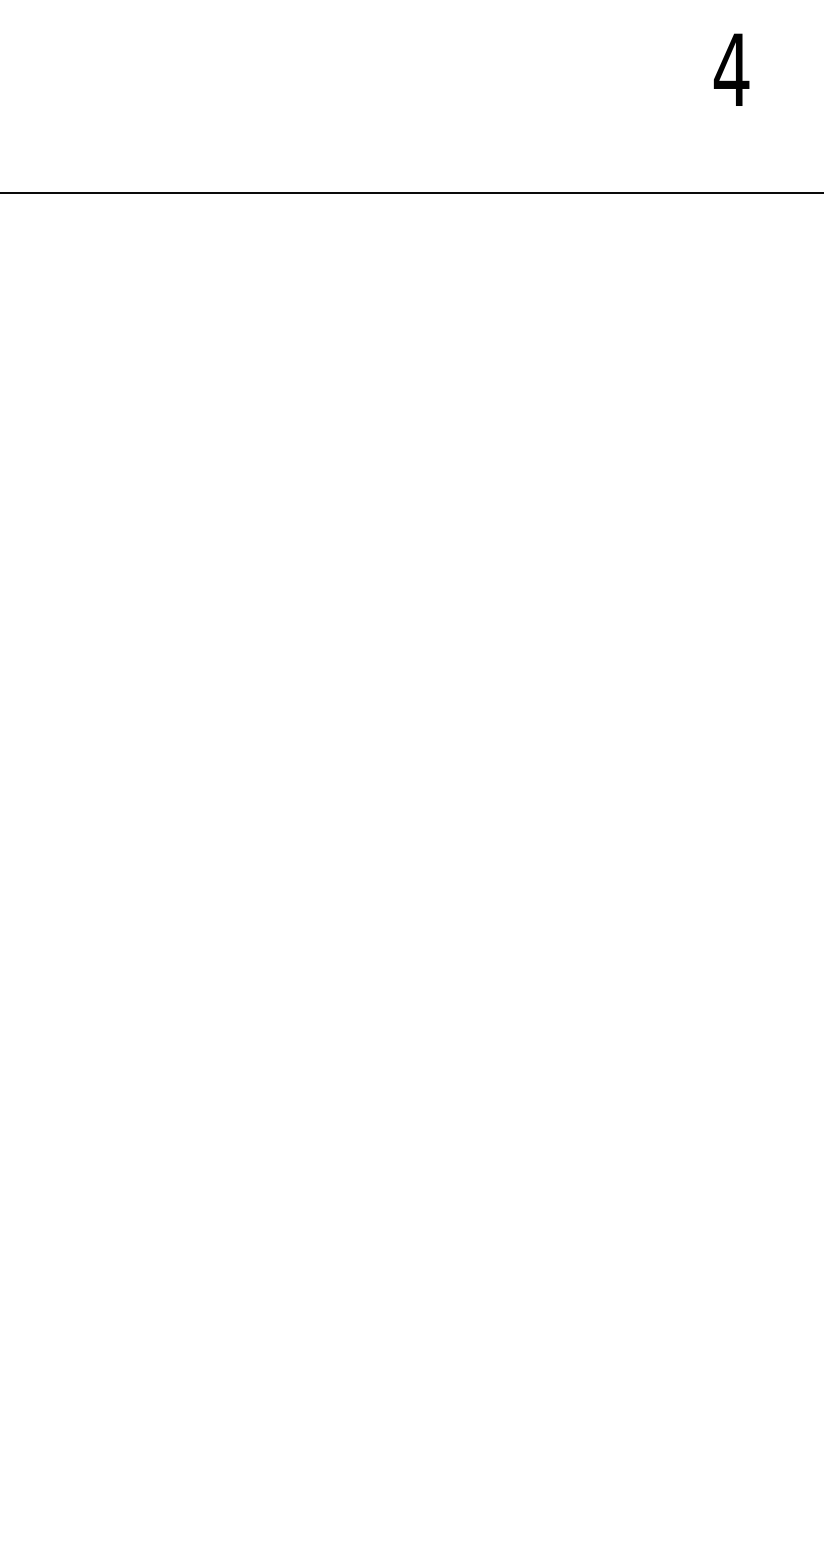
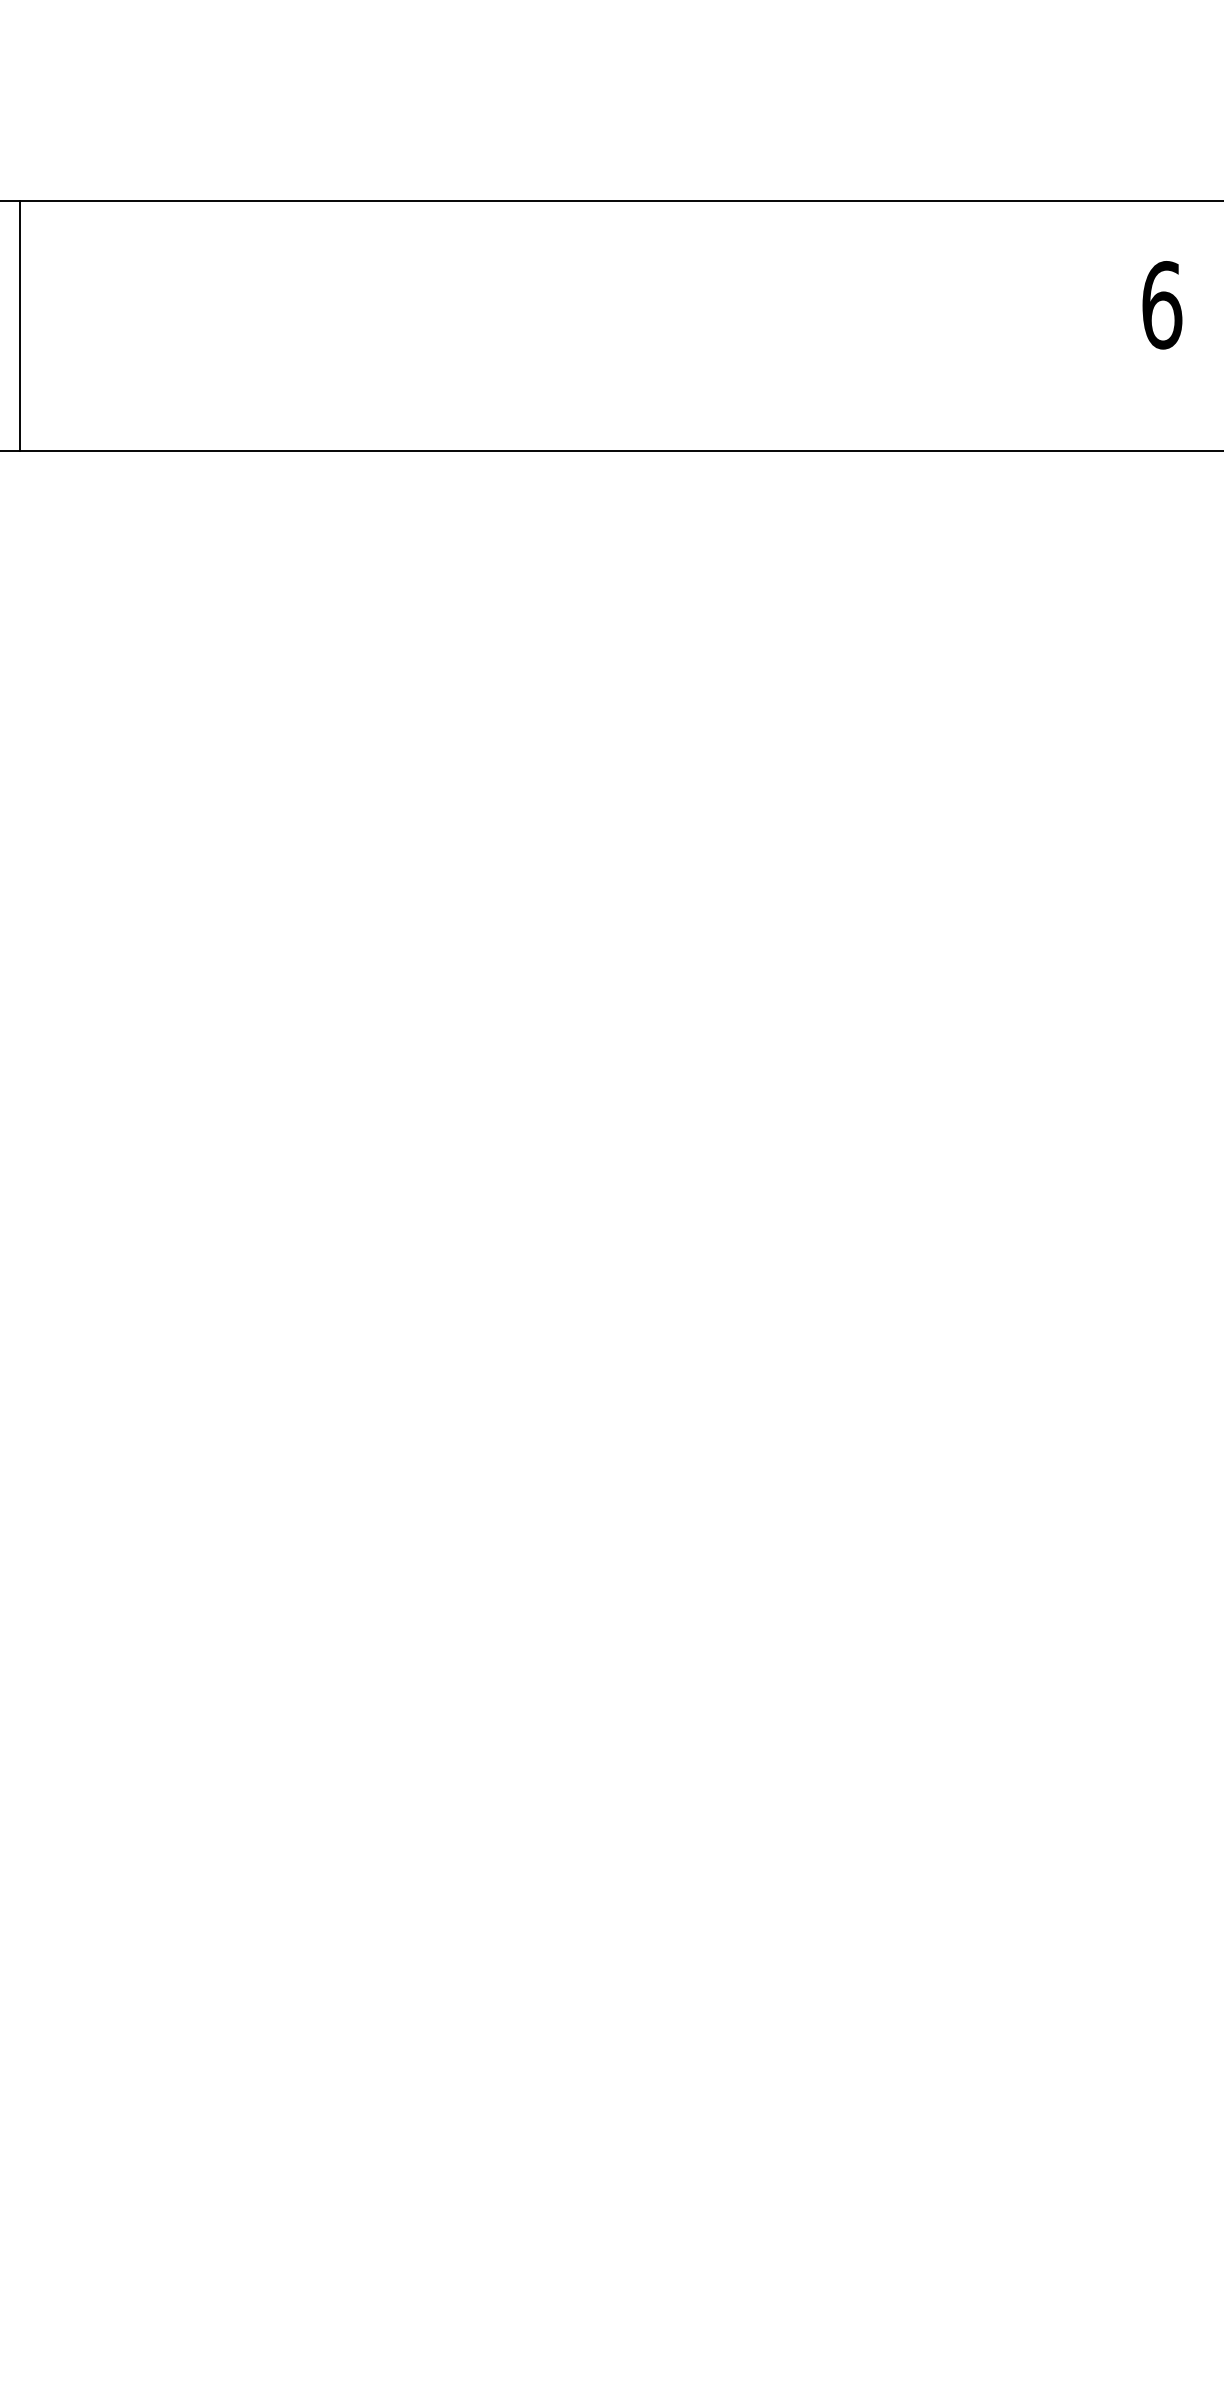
text: (731, 70) -> (1161, 305), 4 -> 6

